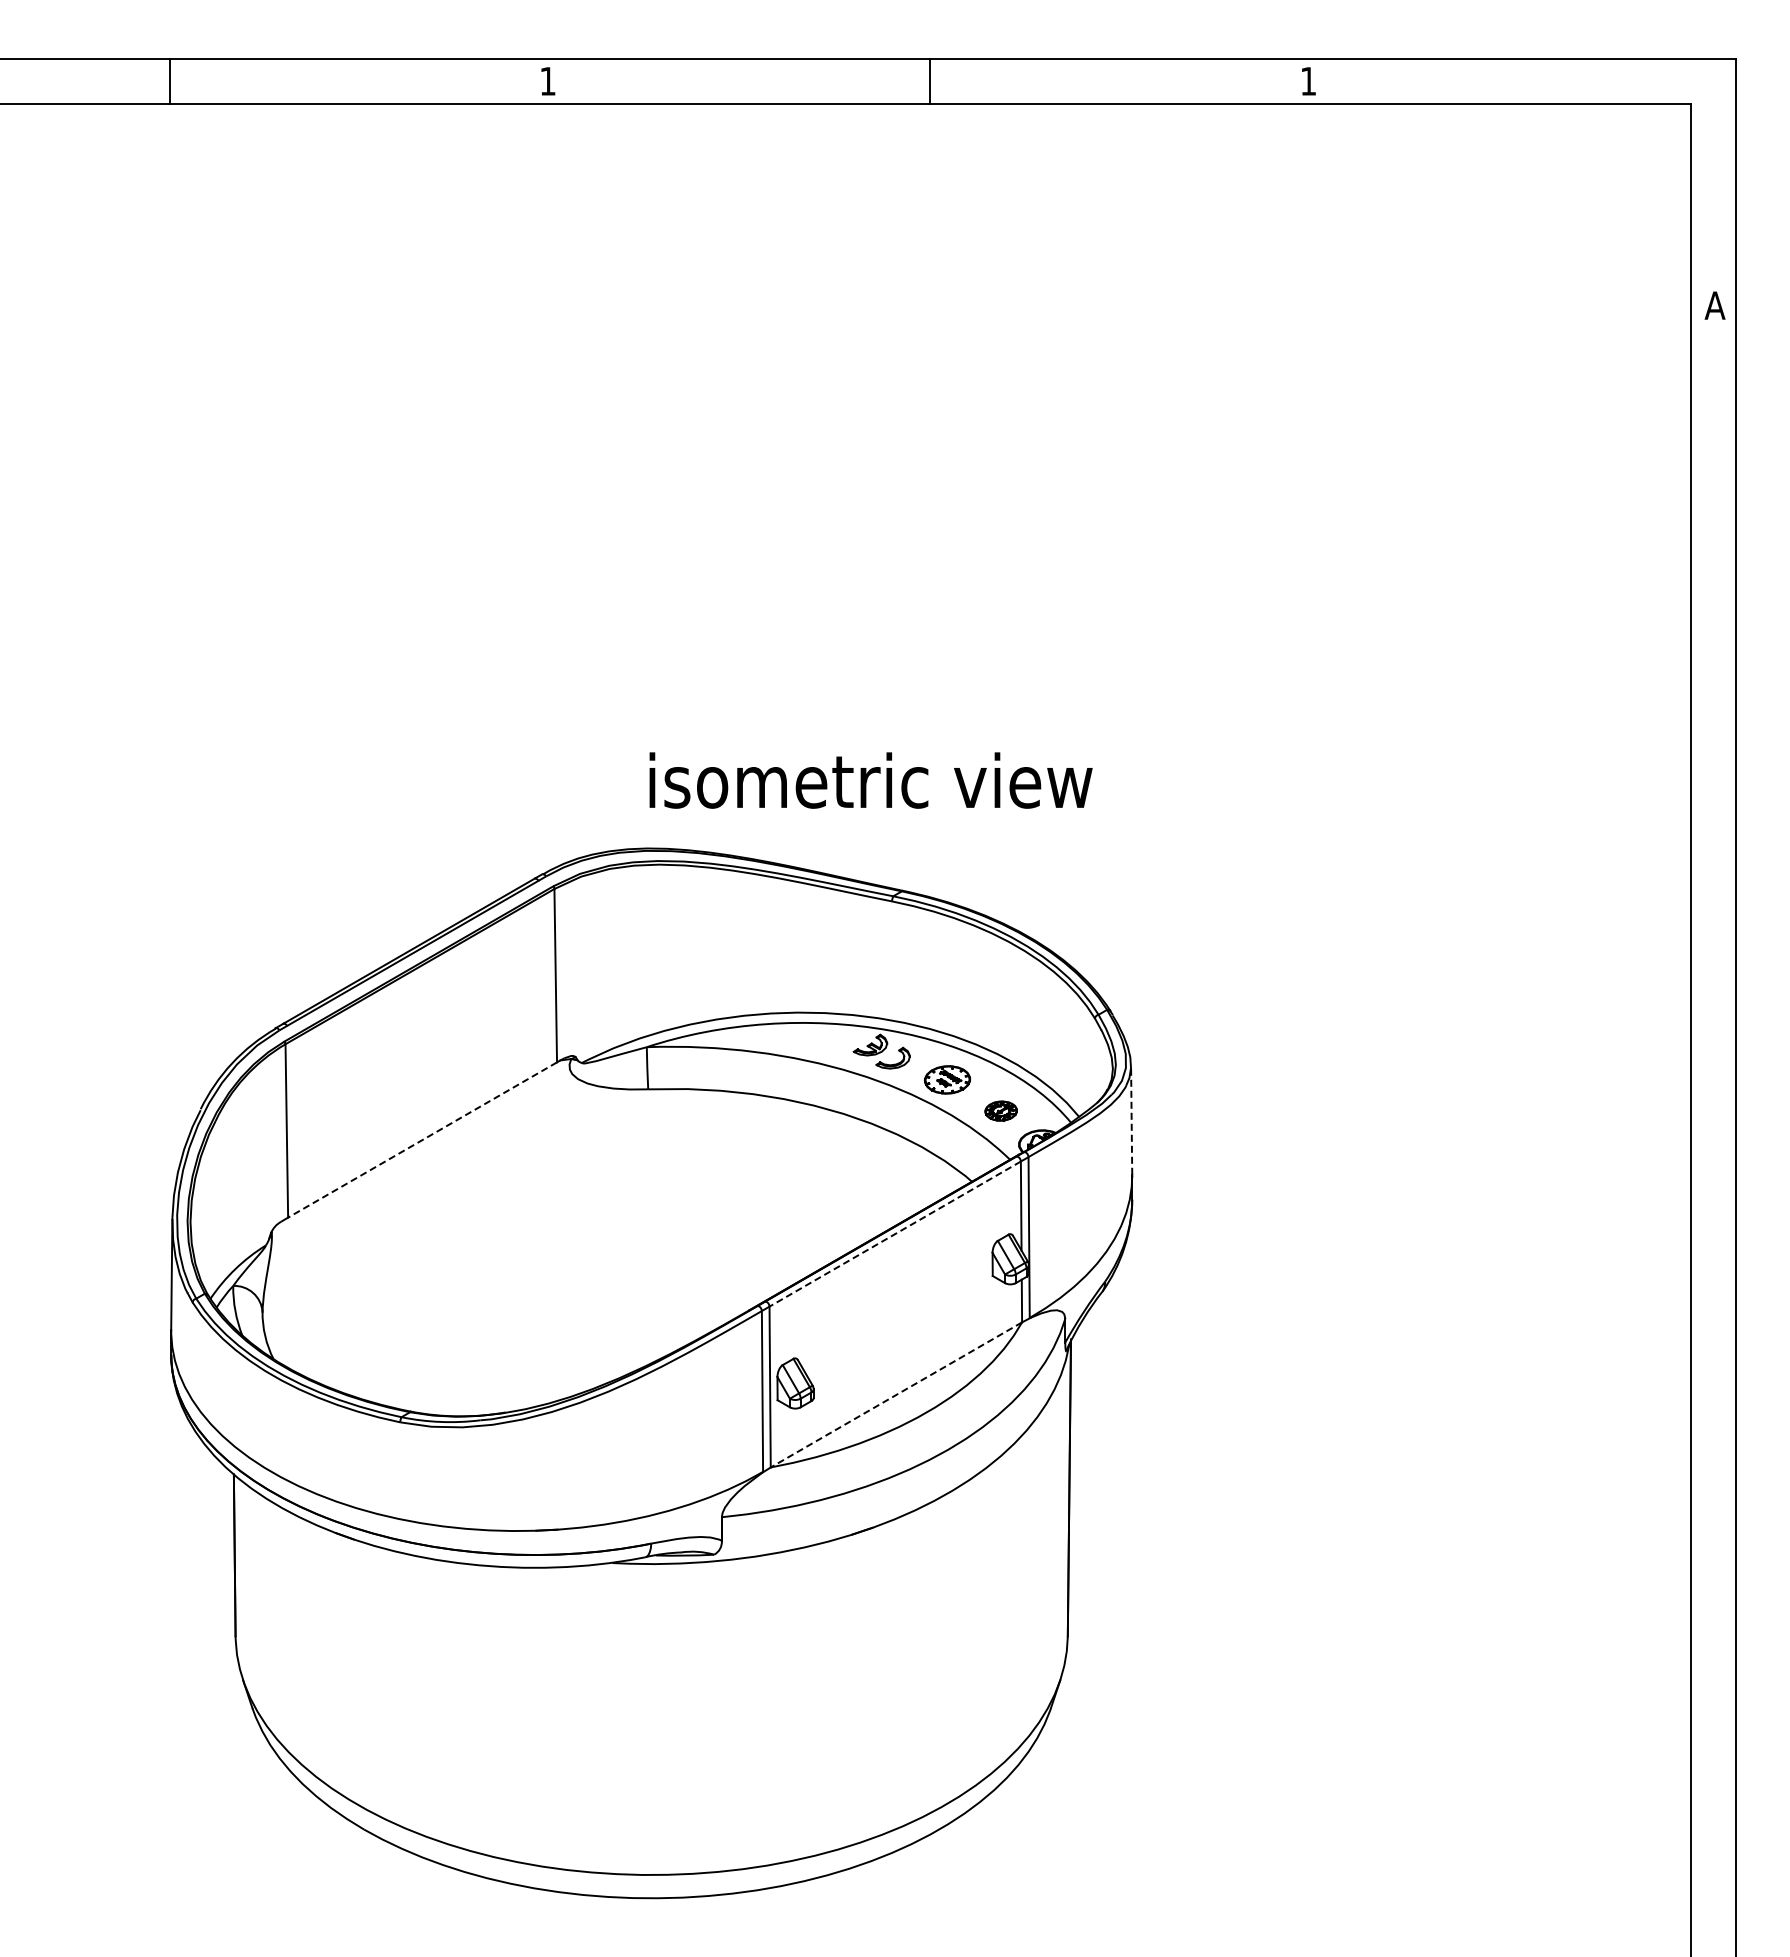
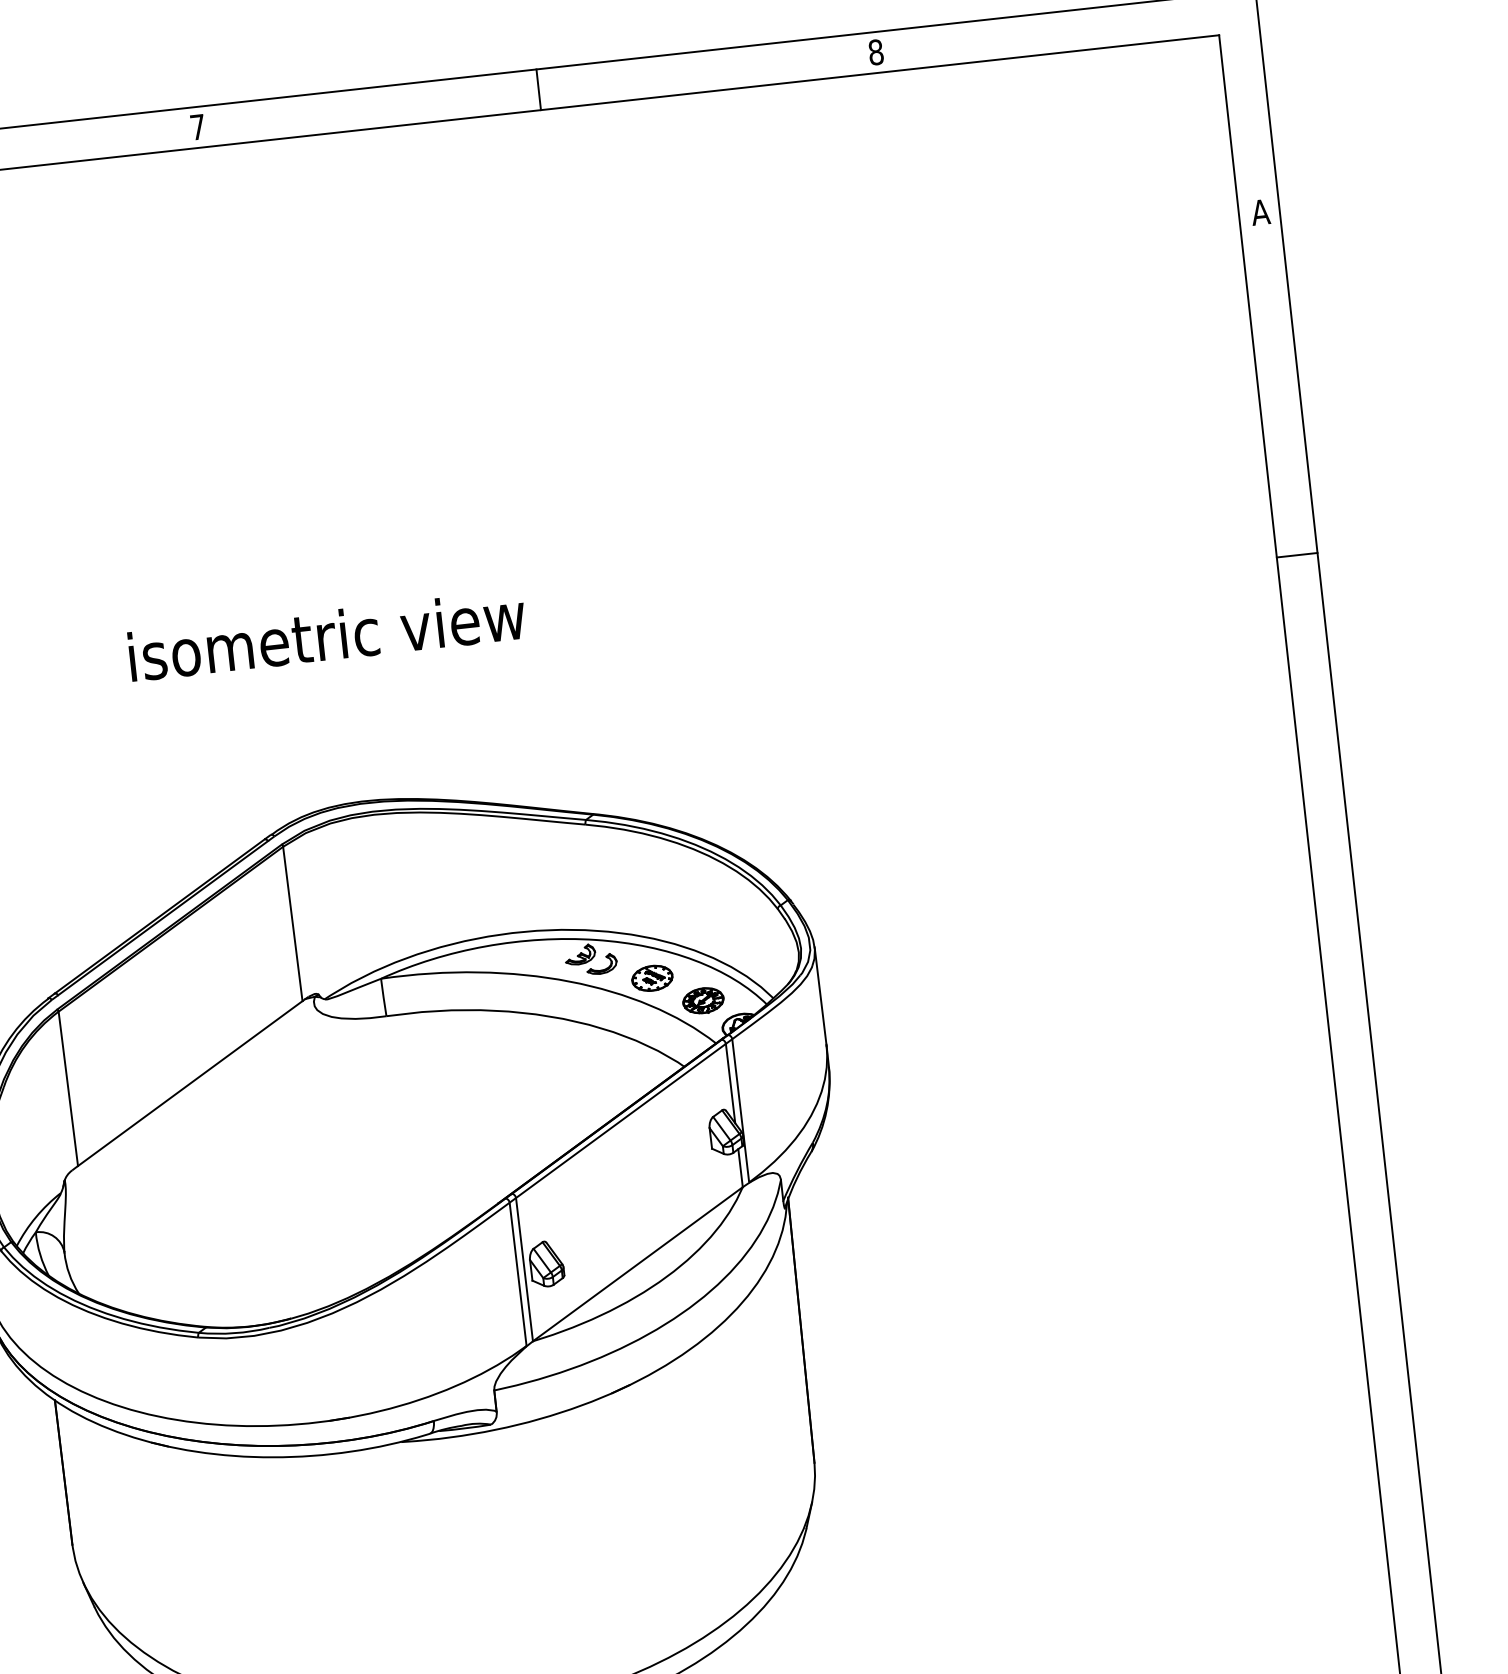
text: (1308, 80) -> (875, 51), 1 -> 8
text: (547, 81) -> (197, 127), 1 -> 7
line: (1713, 689) -> (1297, 554), added
text: (870, 780) -> (326, 635), moved
part: (1000, 1111) -> (702, 1001), size x1.43
line: (1131, 1120) -> (820, 996), dashed -> solid
line: (422, 1140) -> (190, 1084), dashed -> solid
line: (894, 1234) -> (620, 1121), dashed -> solid
line: (895, 1395) -> (637, 1264), dashed -> solid

